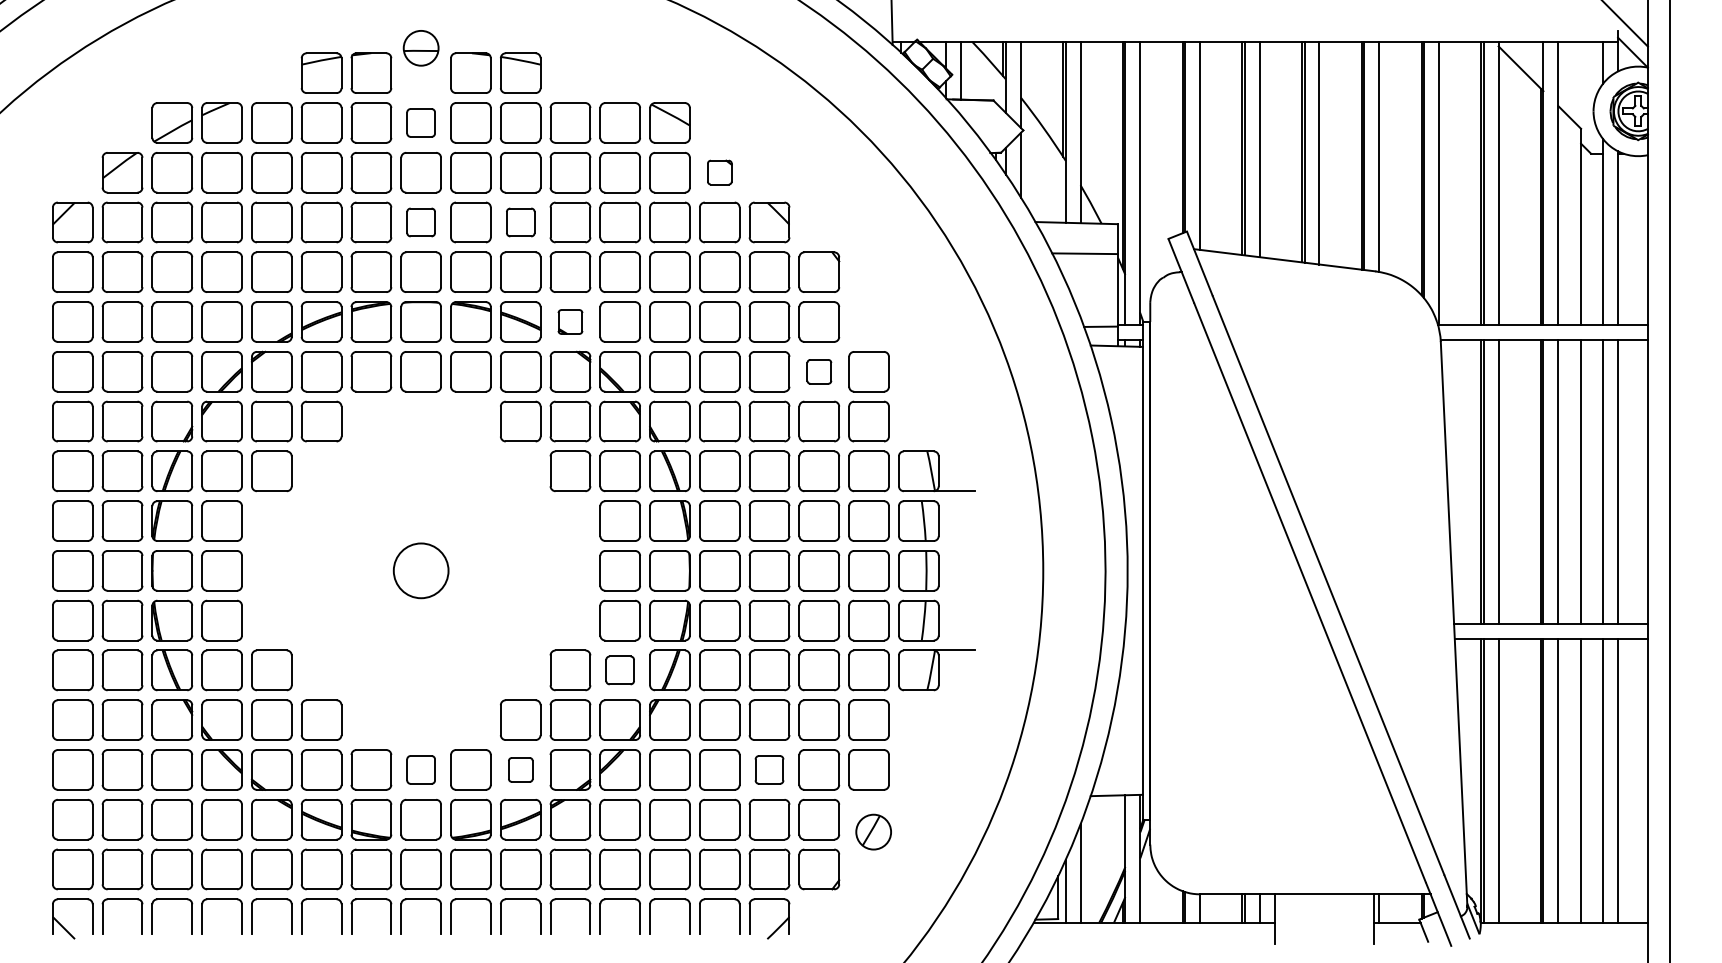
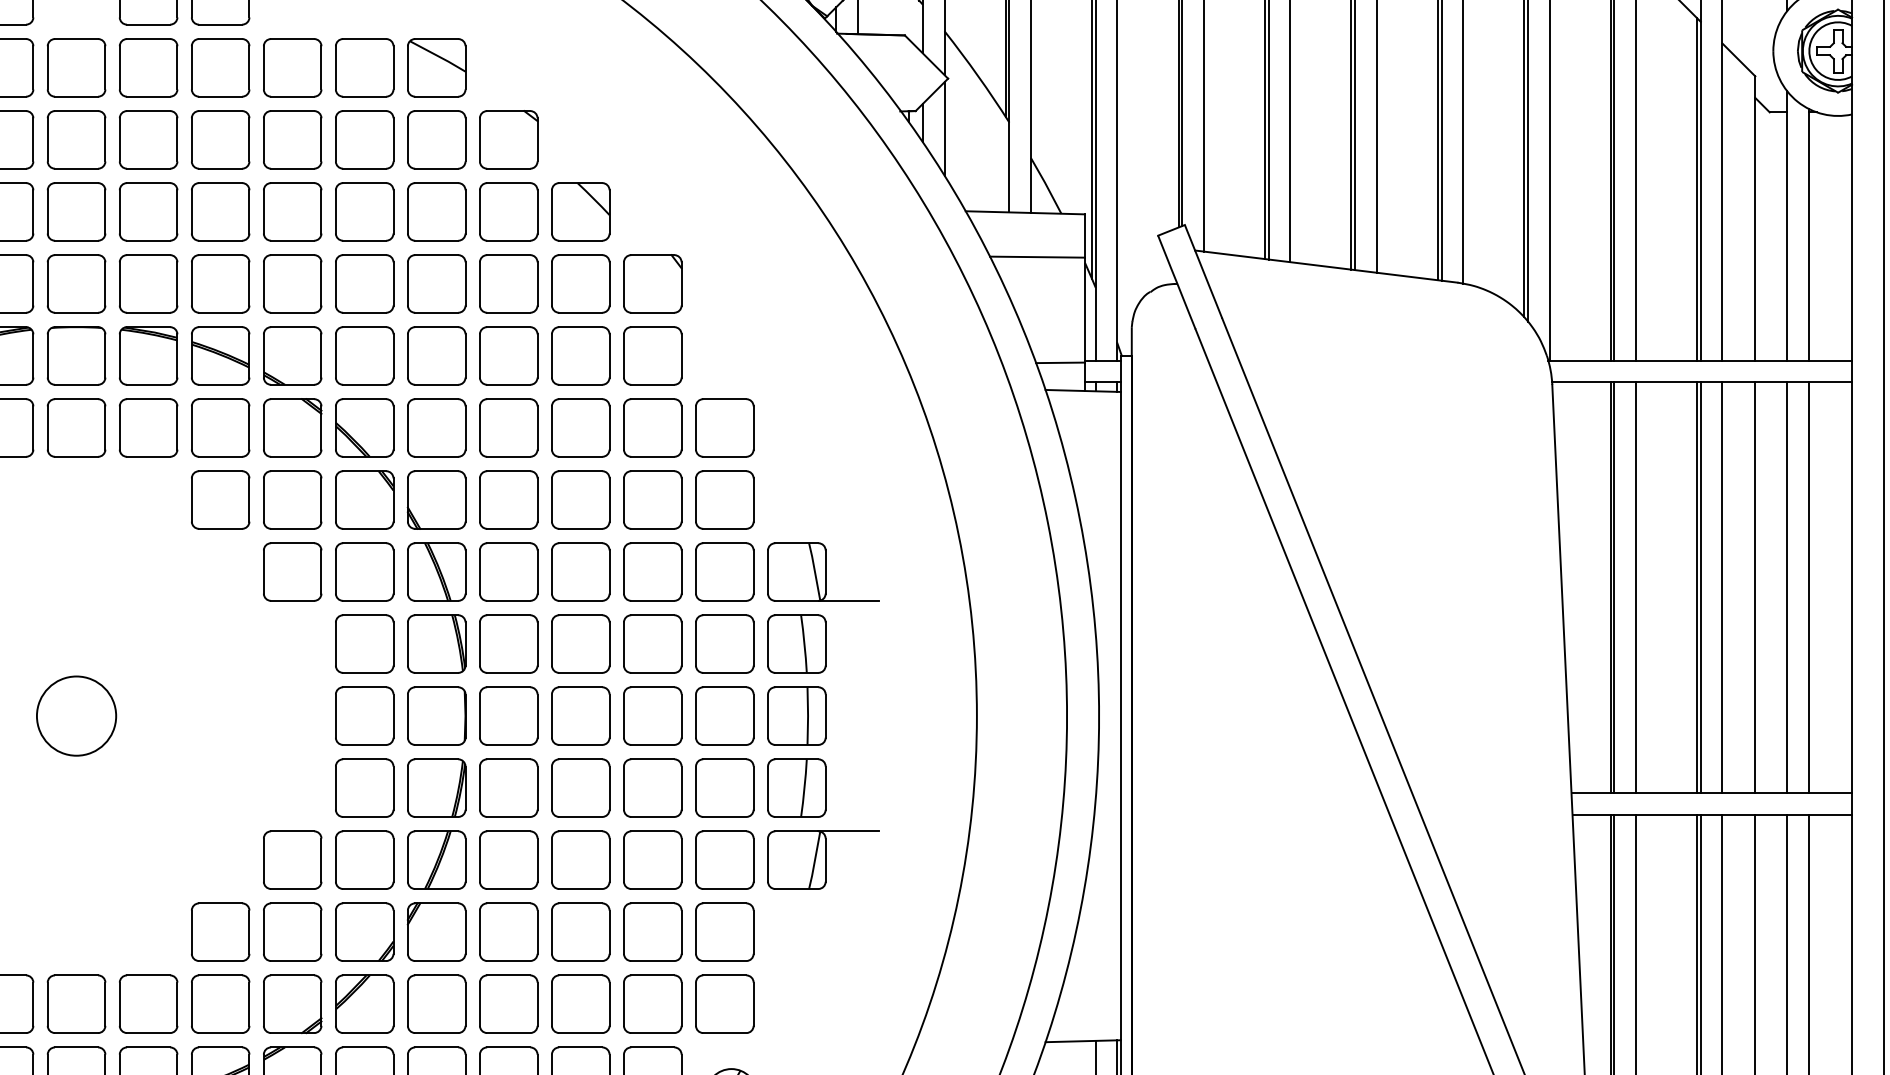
part: (420, 122) -> (75, 67), size x1.43
part: (719, 172) -> (508, 139), size x1.67
part: (420, 222) -> (75, 211), size x1.43
part: (520, 222) -> (220, 211), size x1.43
part: (570, 321) -> (292, 355), size x1.67
part: (819, 371) -> (653, 427), size x1.67
part: (619, 670) -> (363, 860), size x1.43
part: (420, 769) -> (75, 1003), size x1.43
part: (520, 769) -> (220, 1003), size x1.67
part: (769, 769) -> (580, 1003), size x1.43

